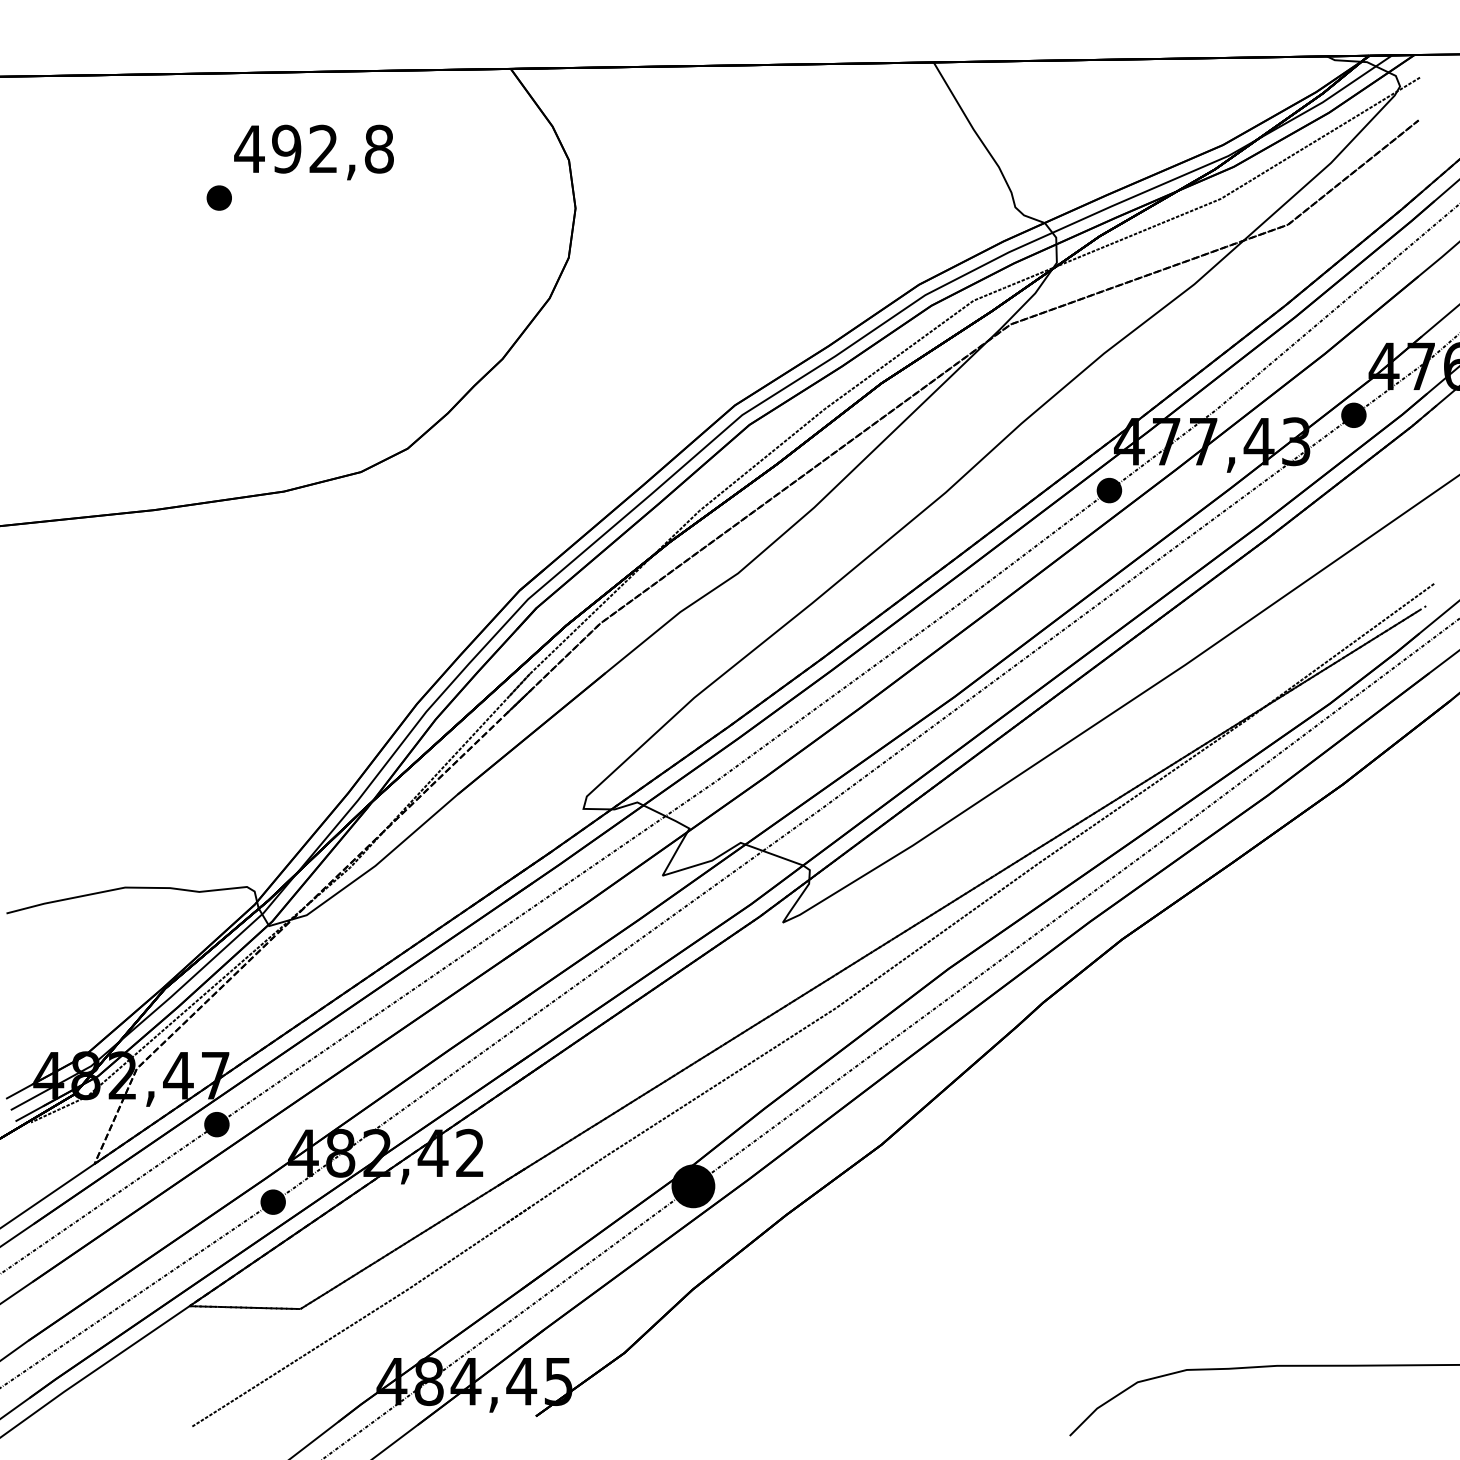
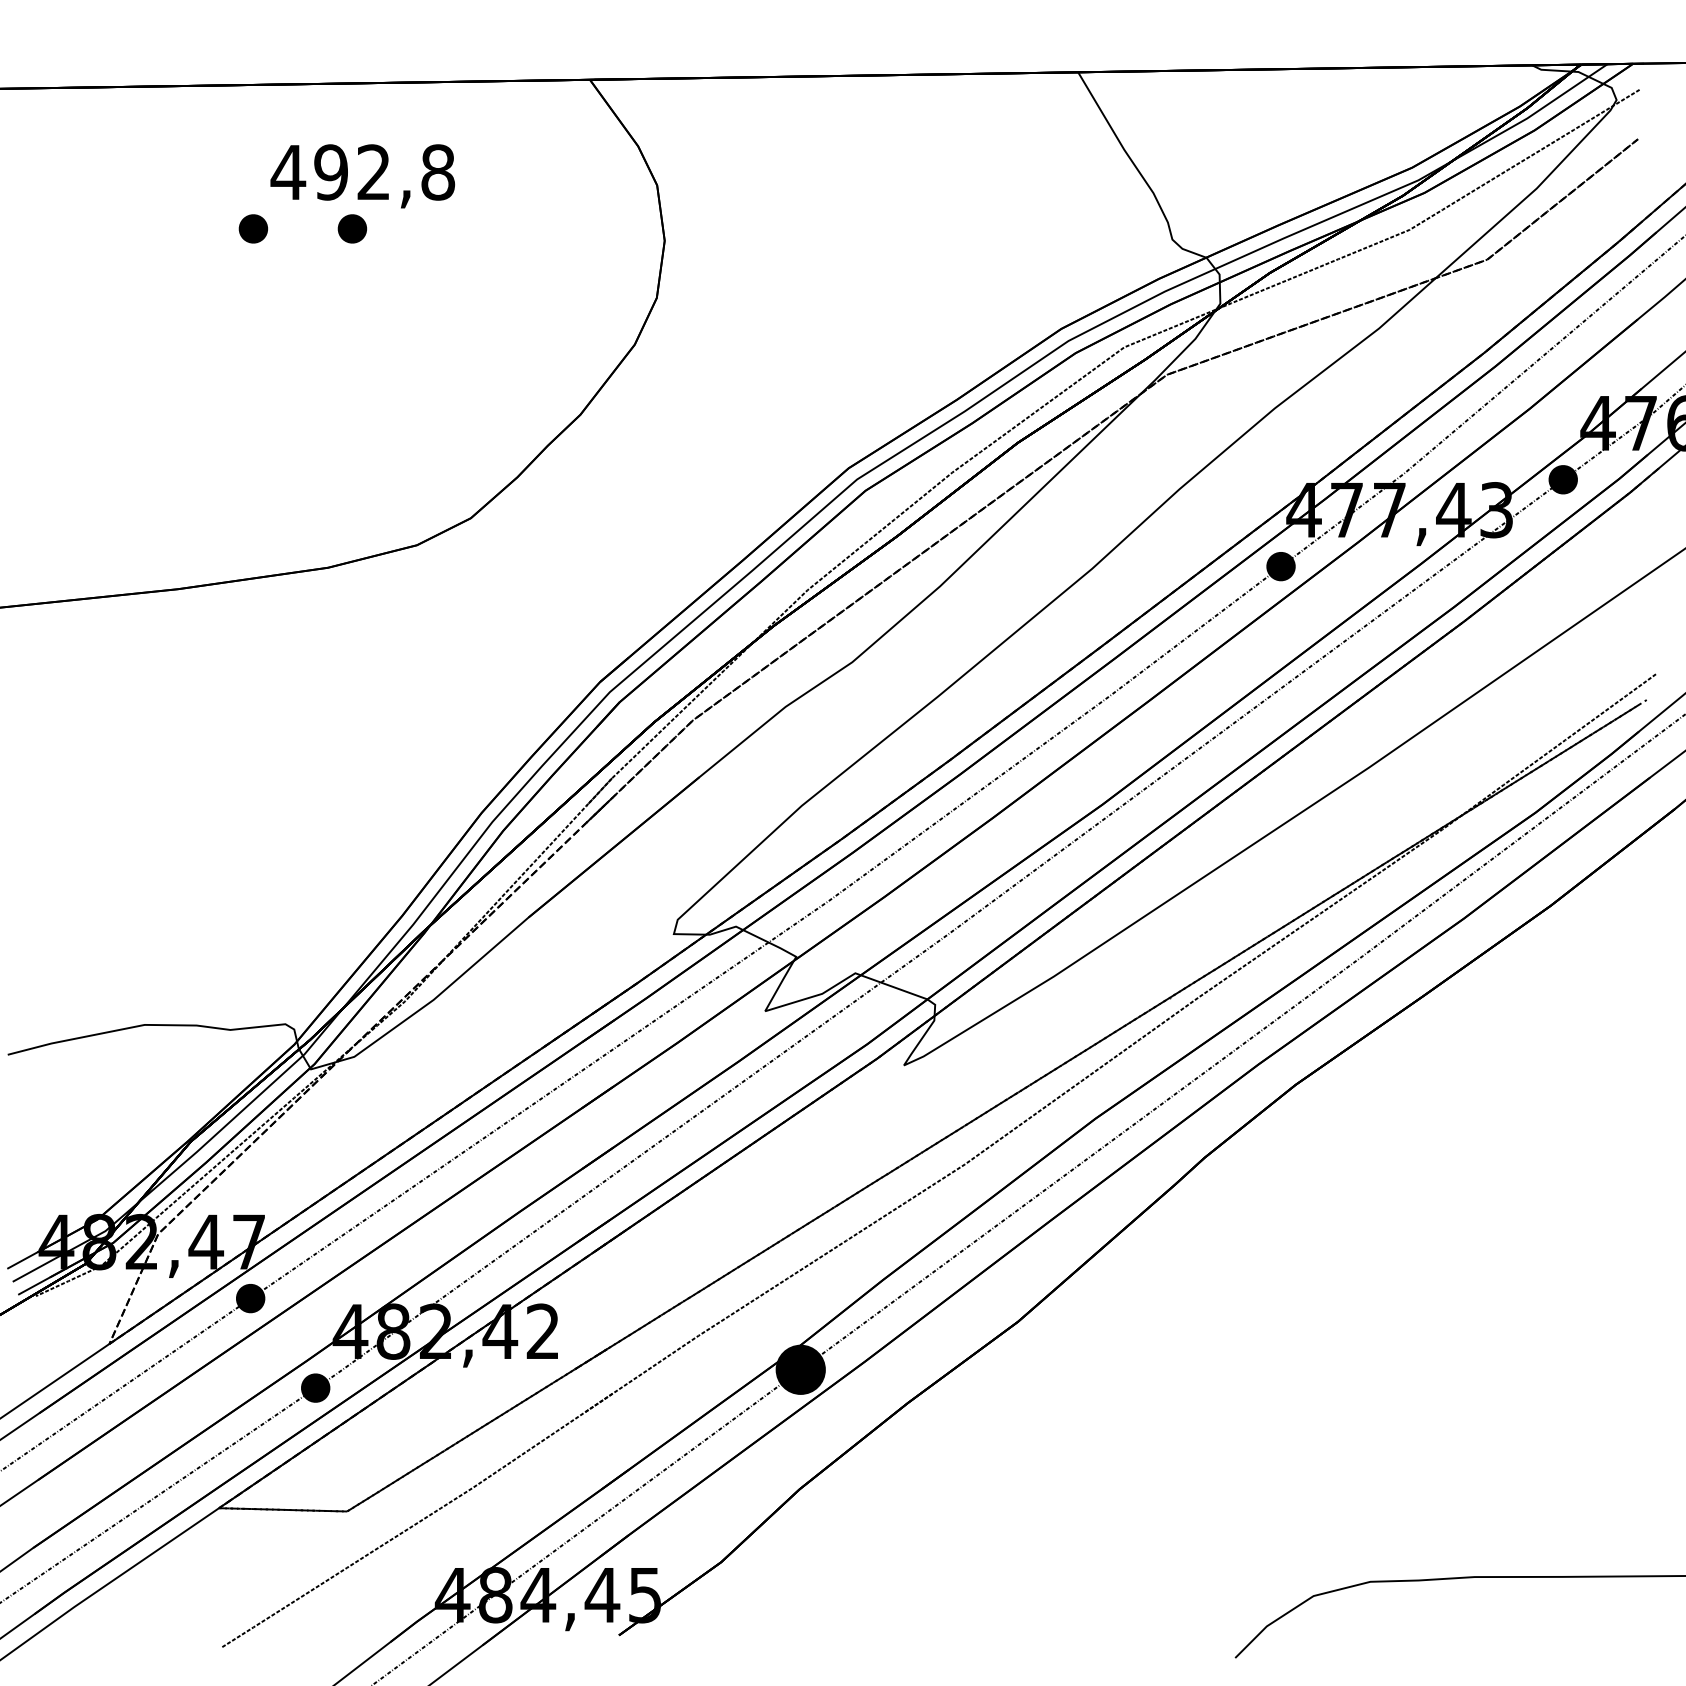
part: (305, 197) -> (352, 228), added

